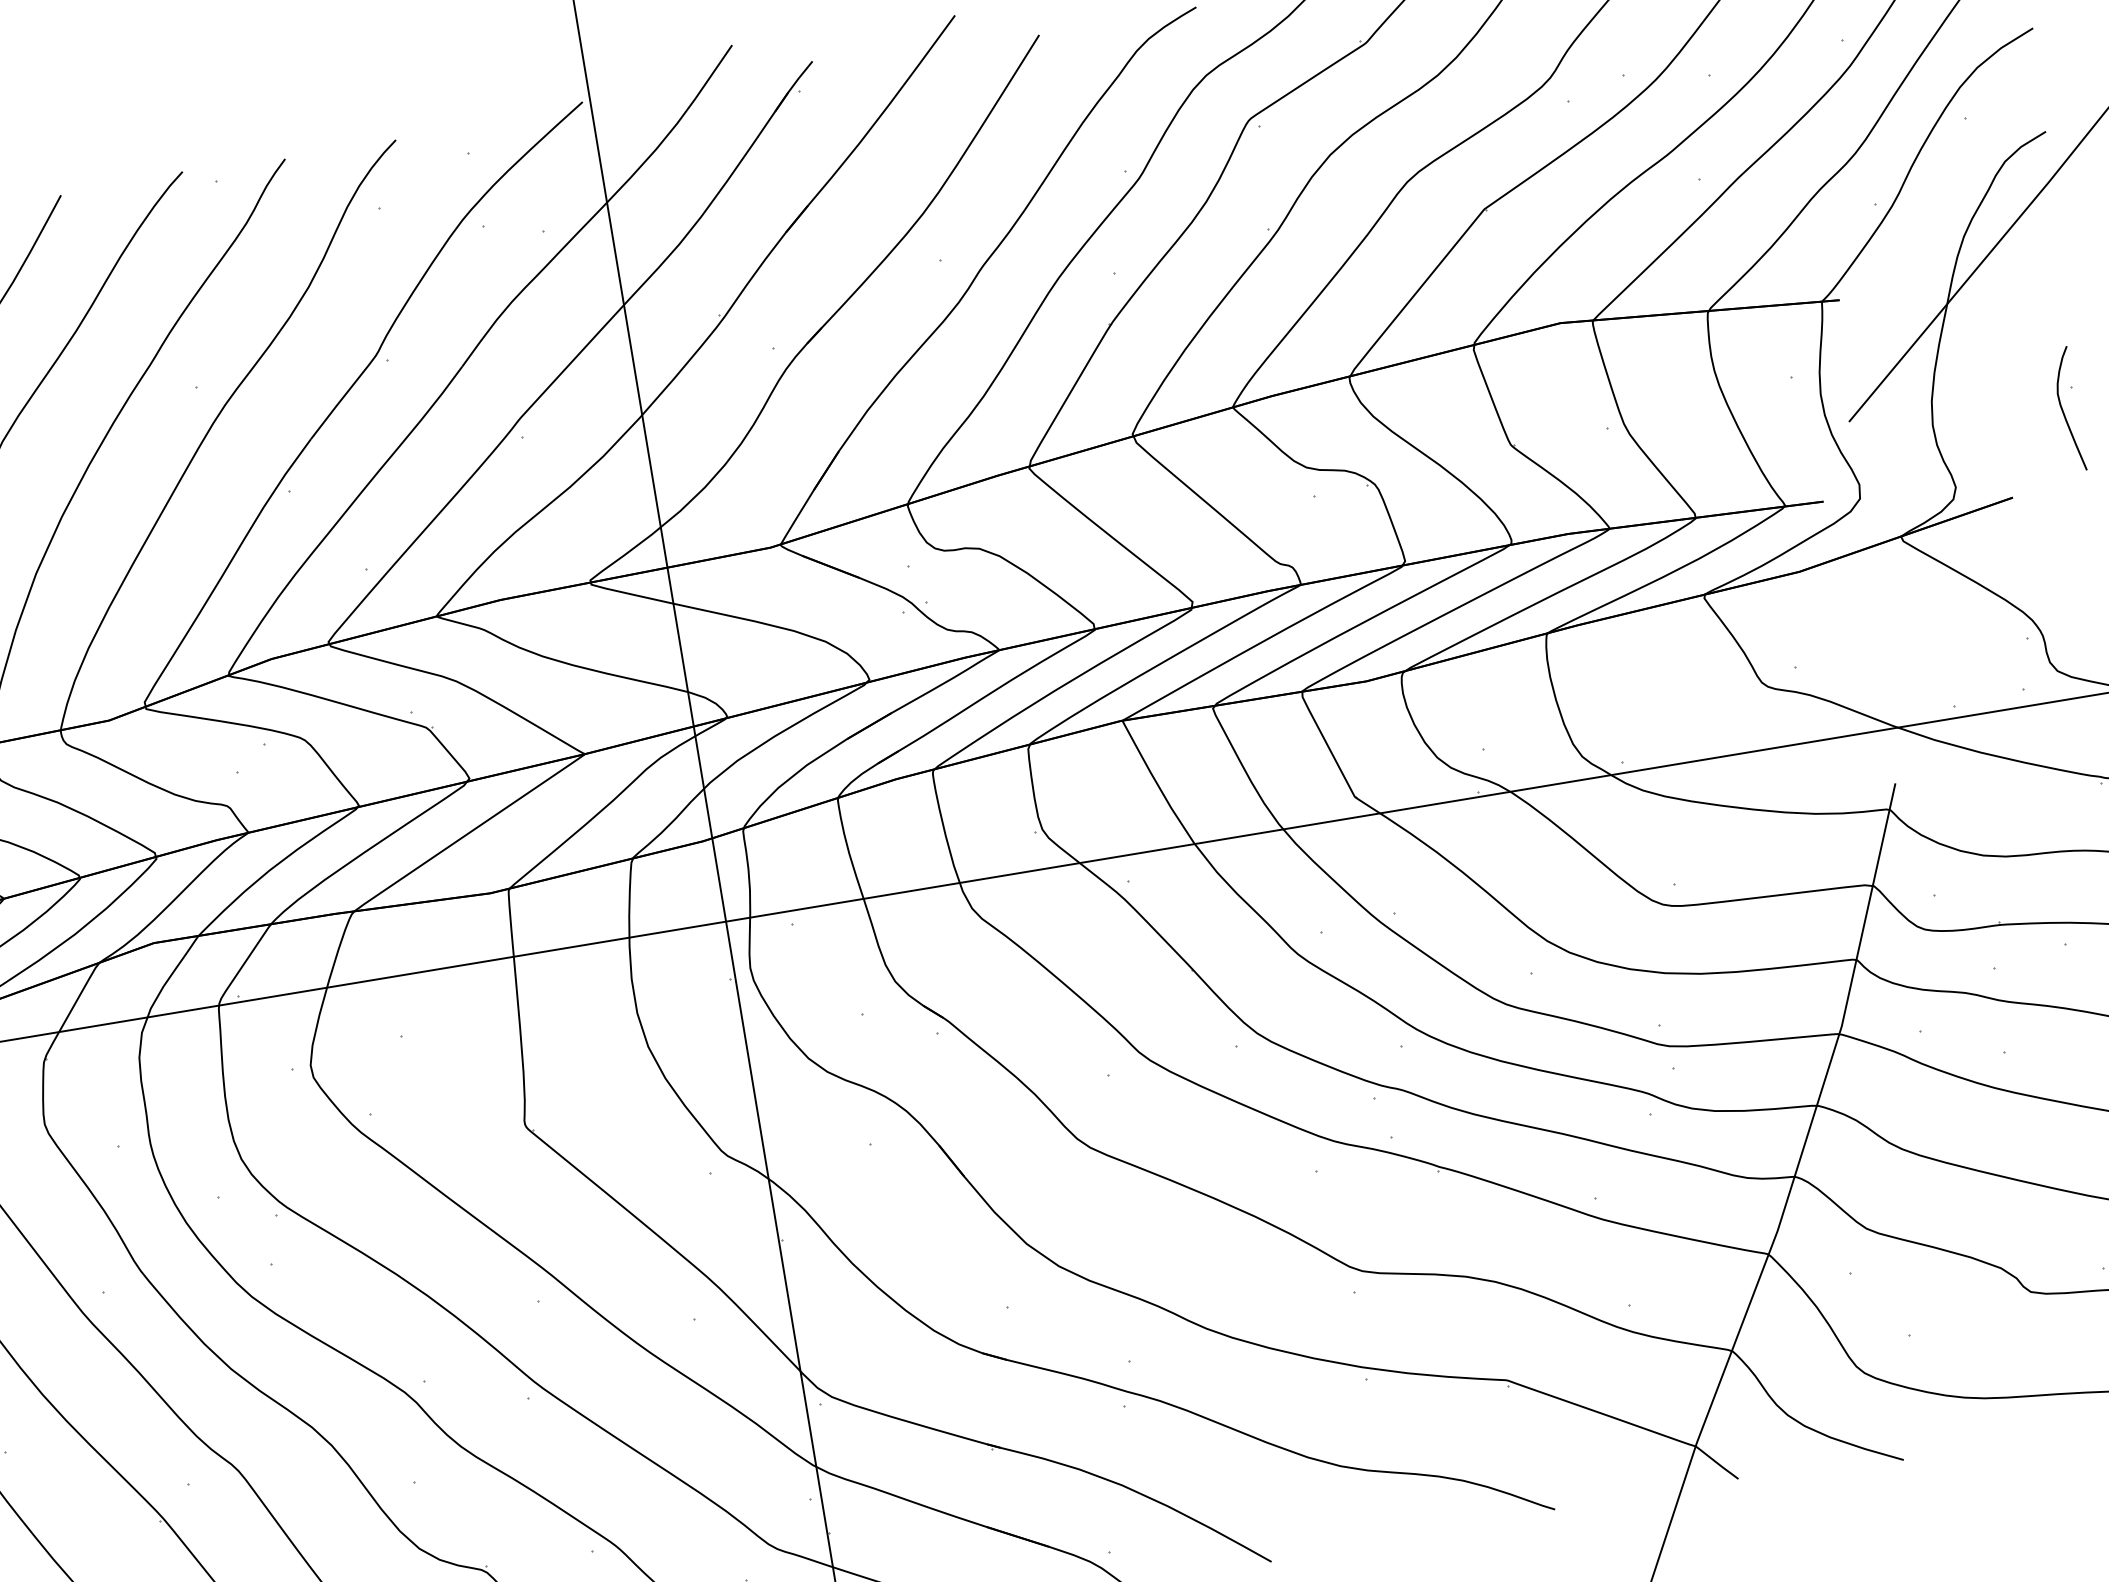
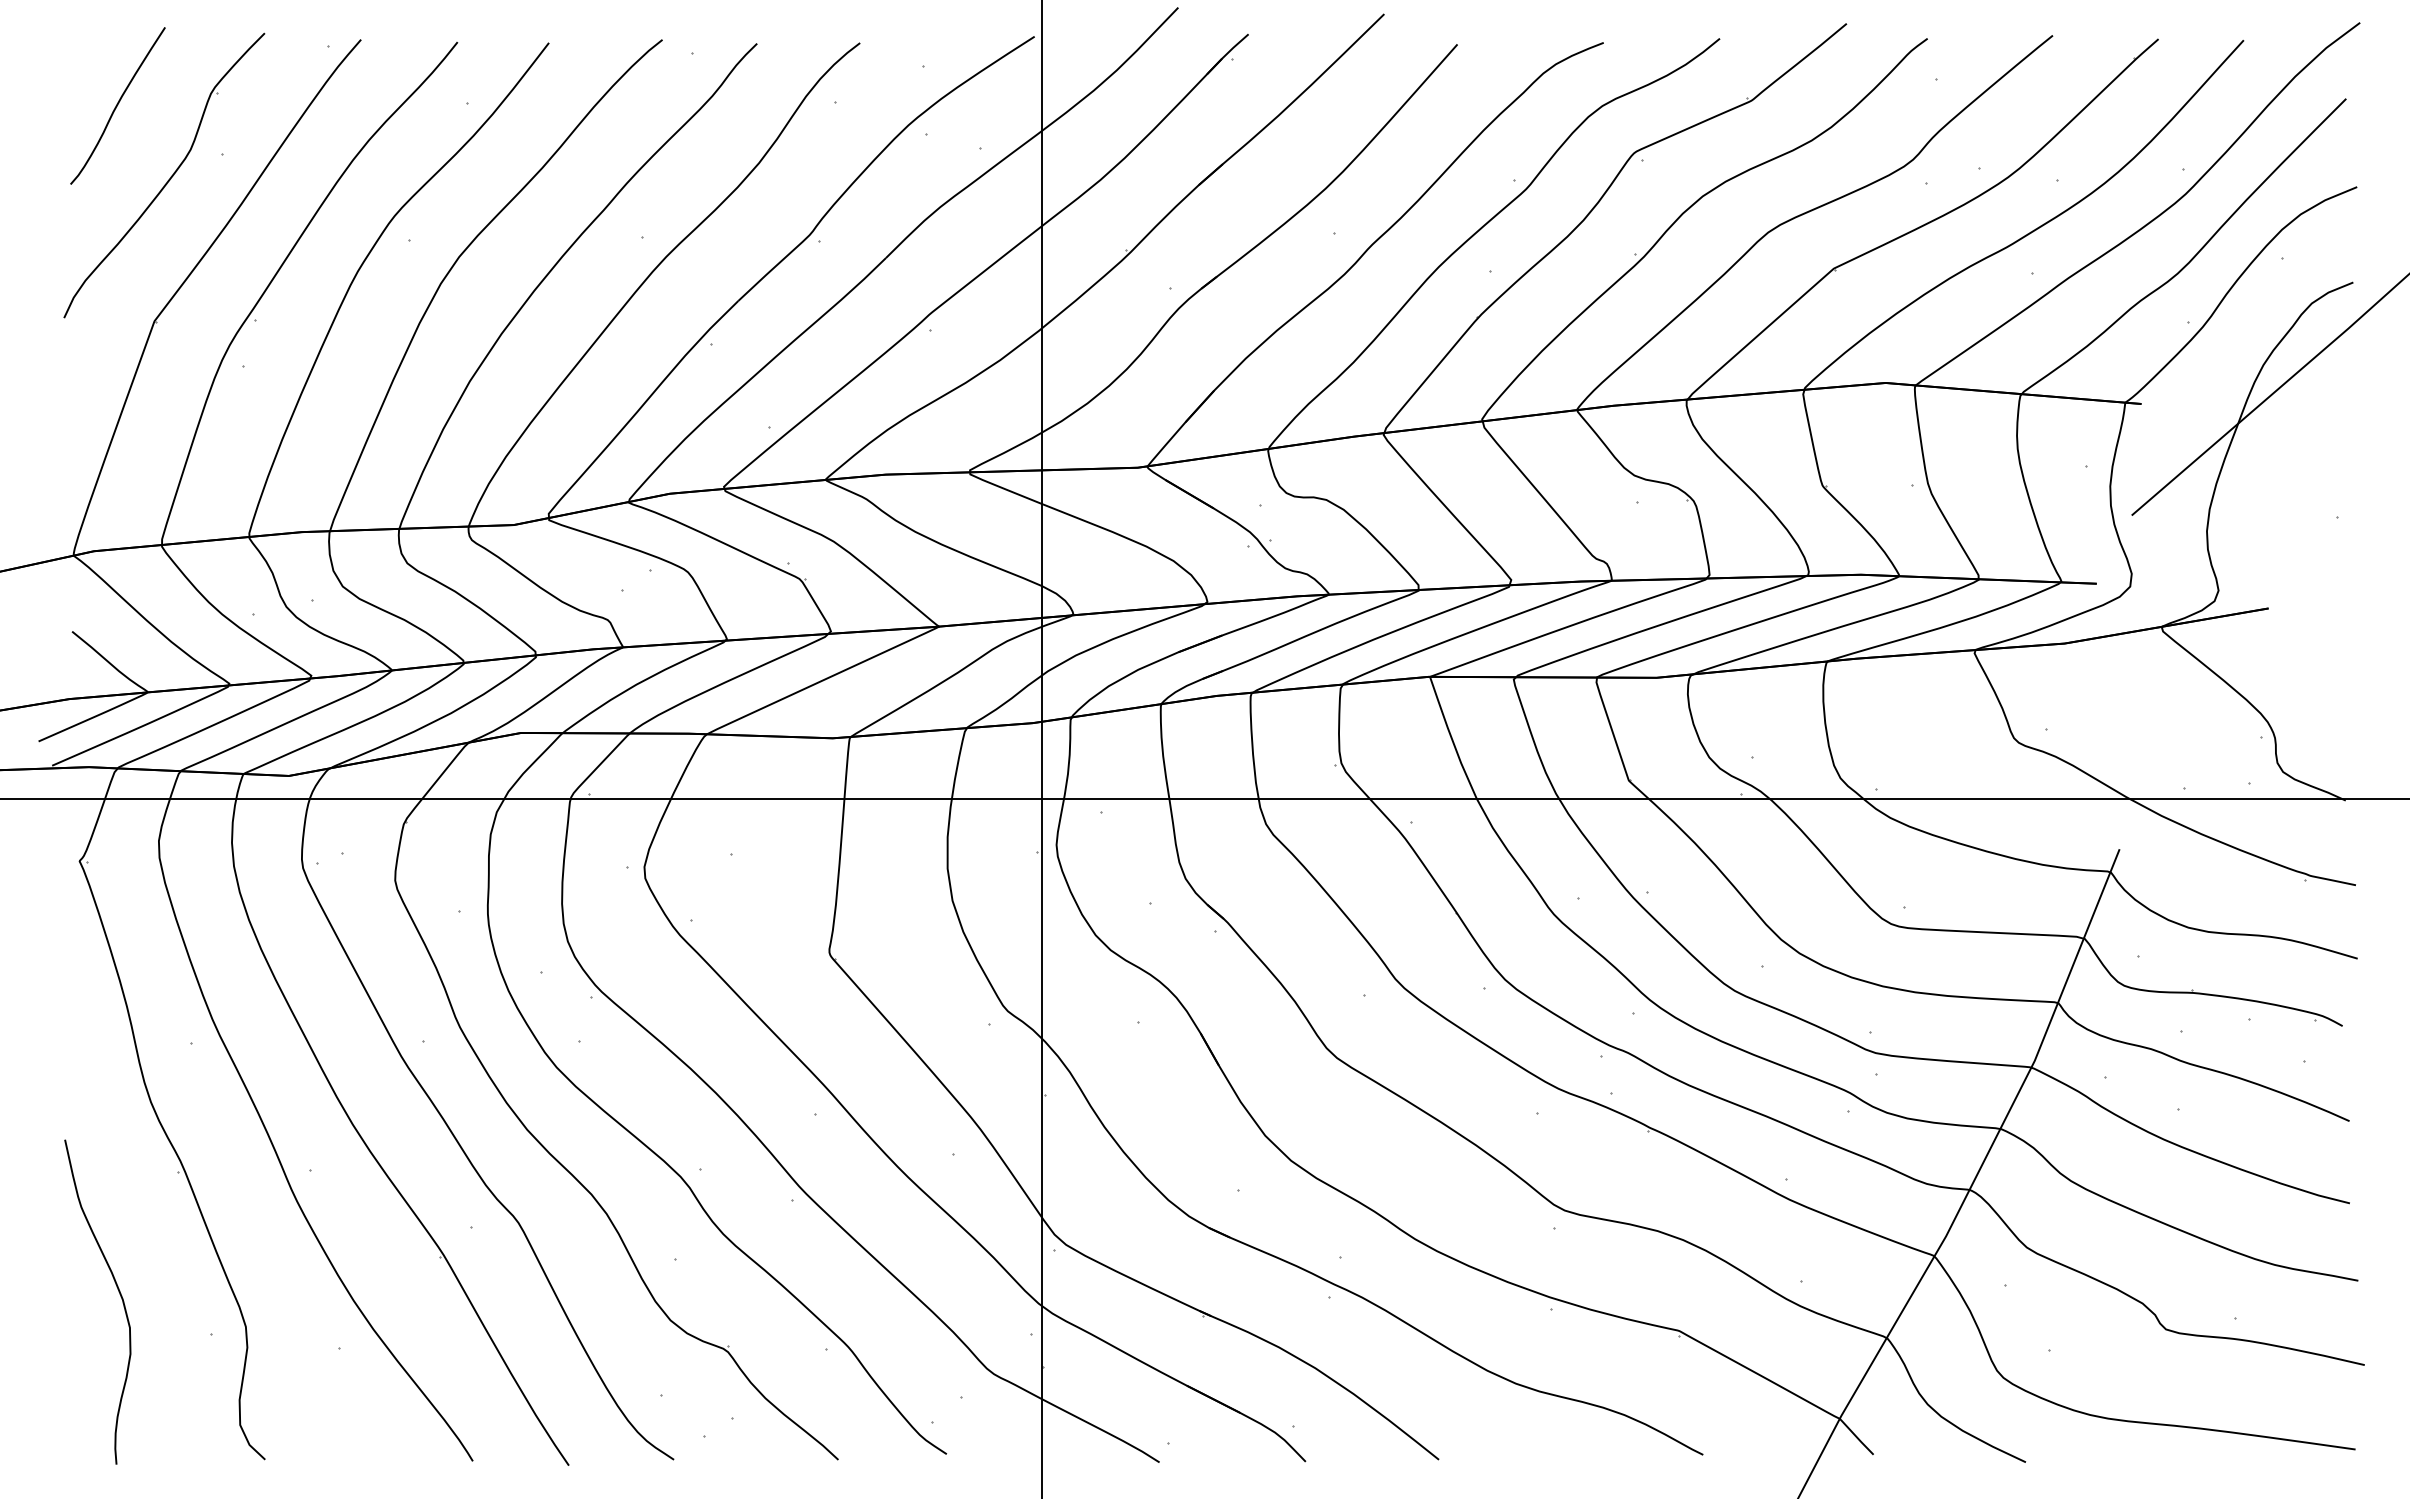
curve: (2063, 409) -> (2327, 536), removed

